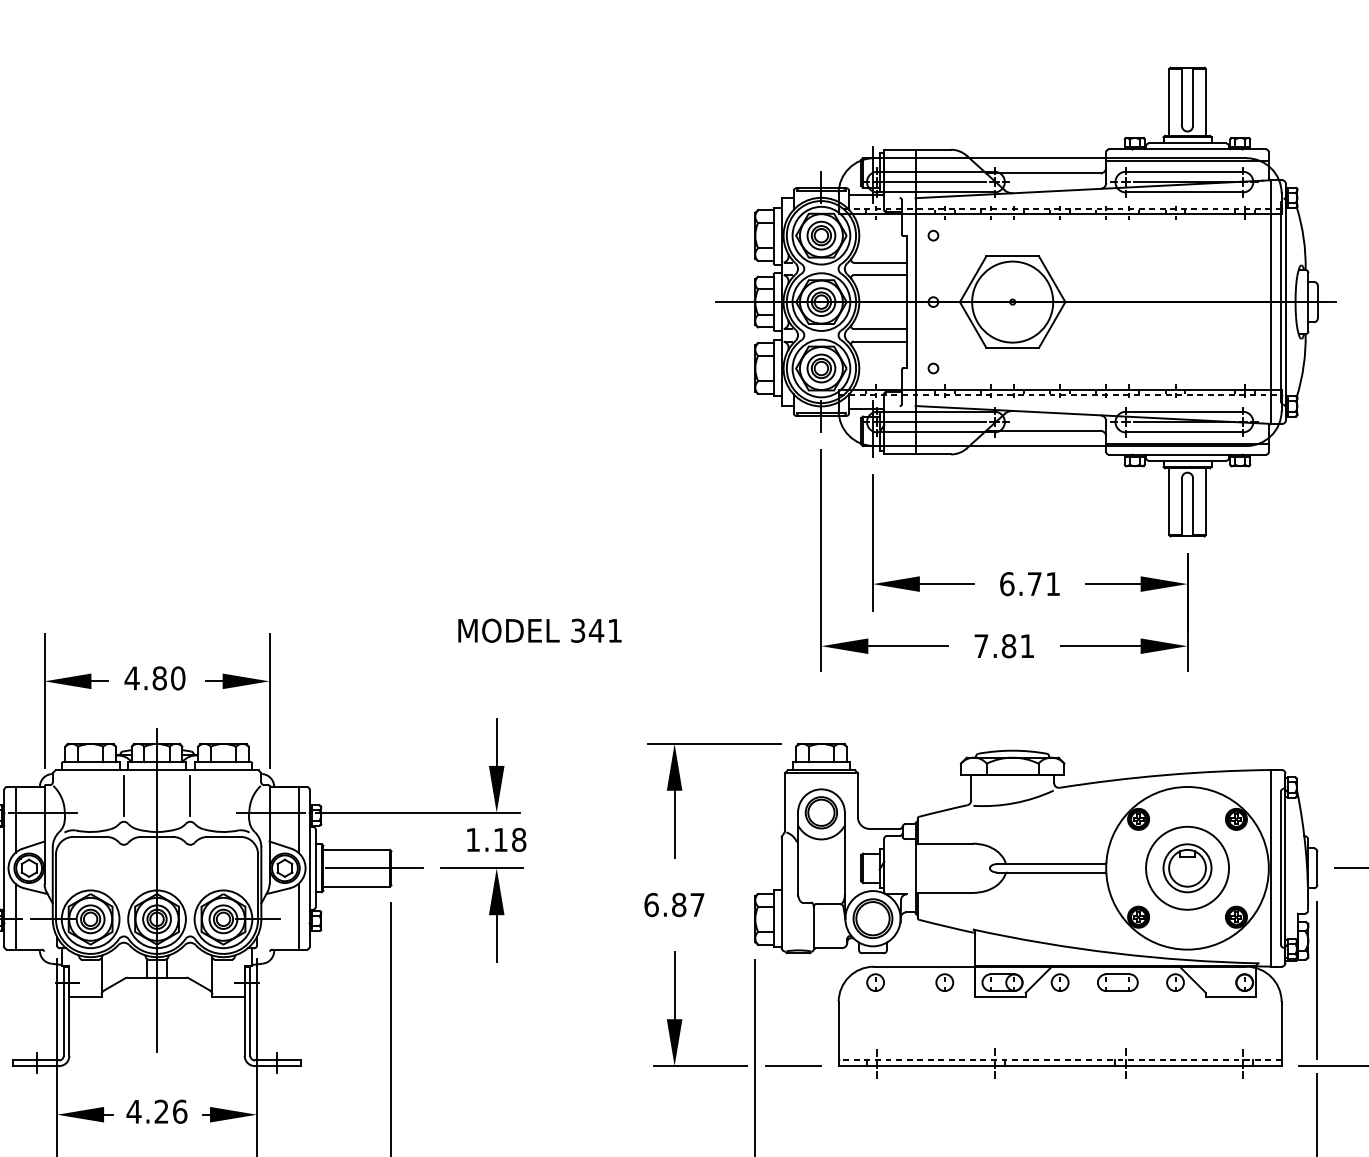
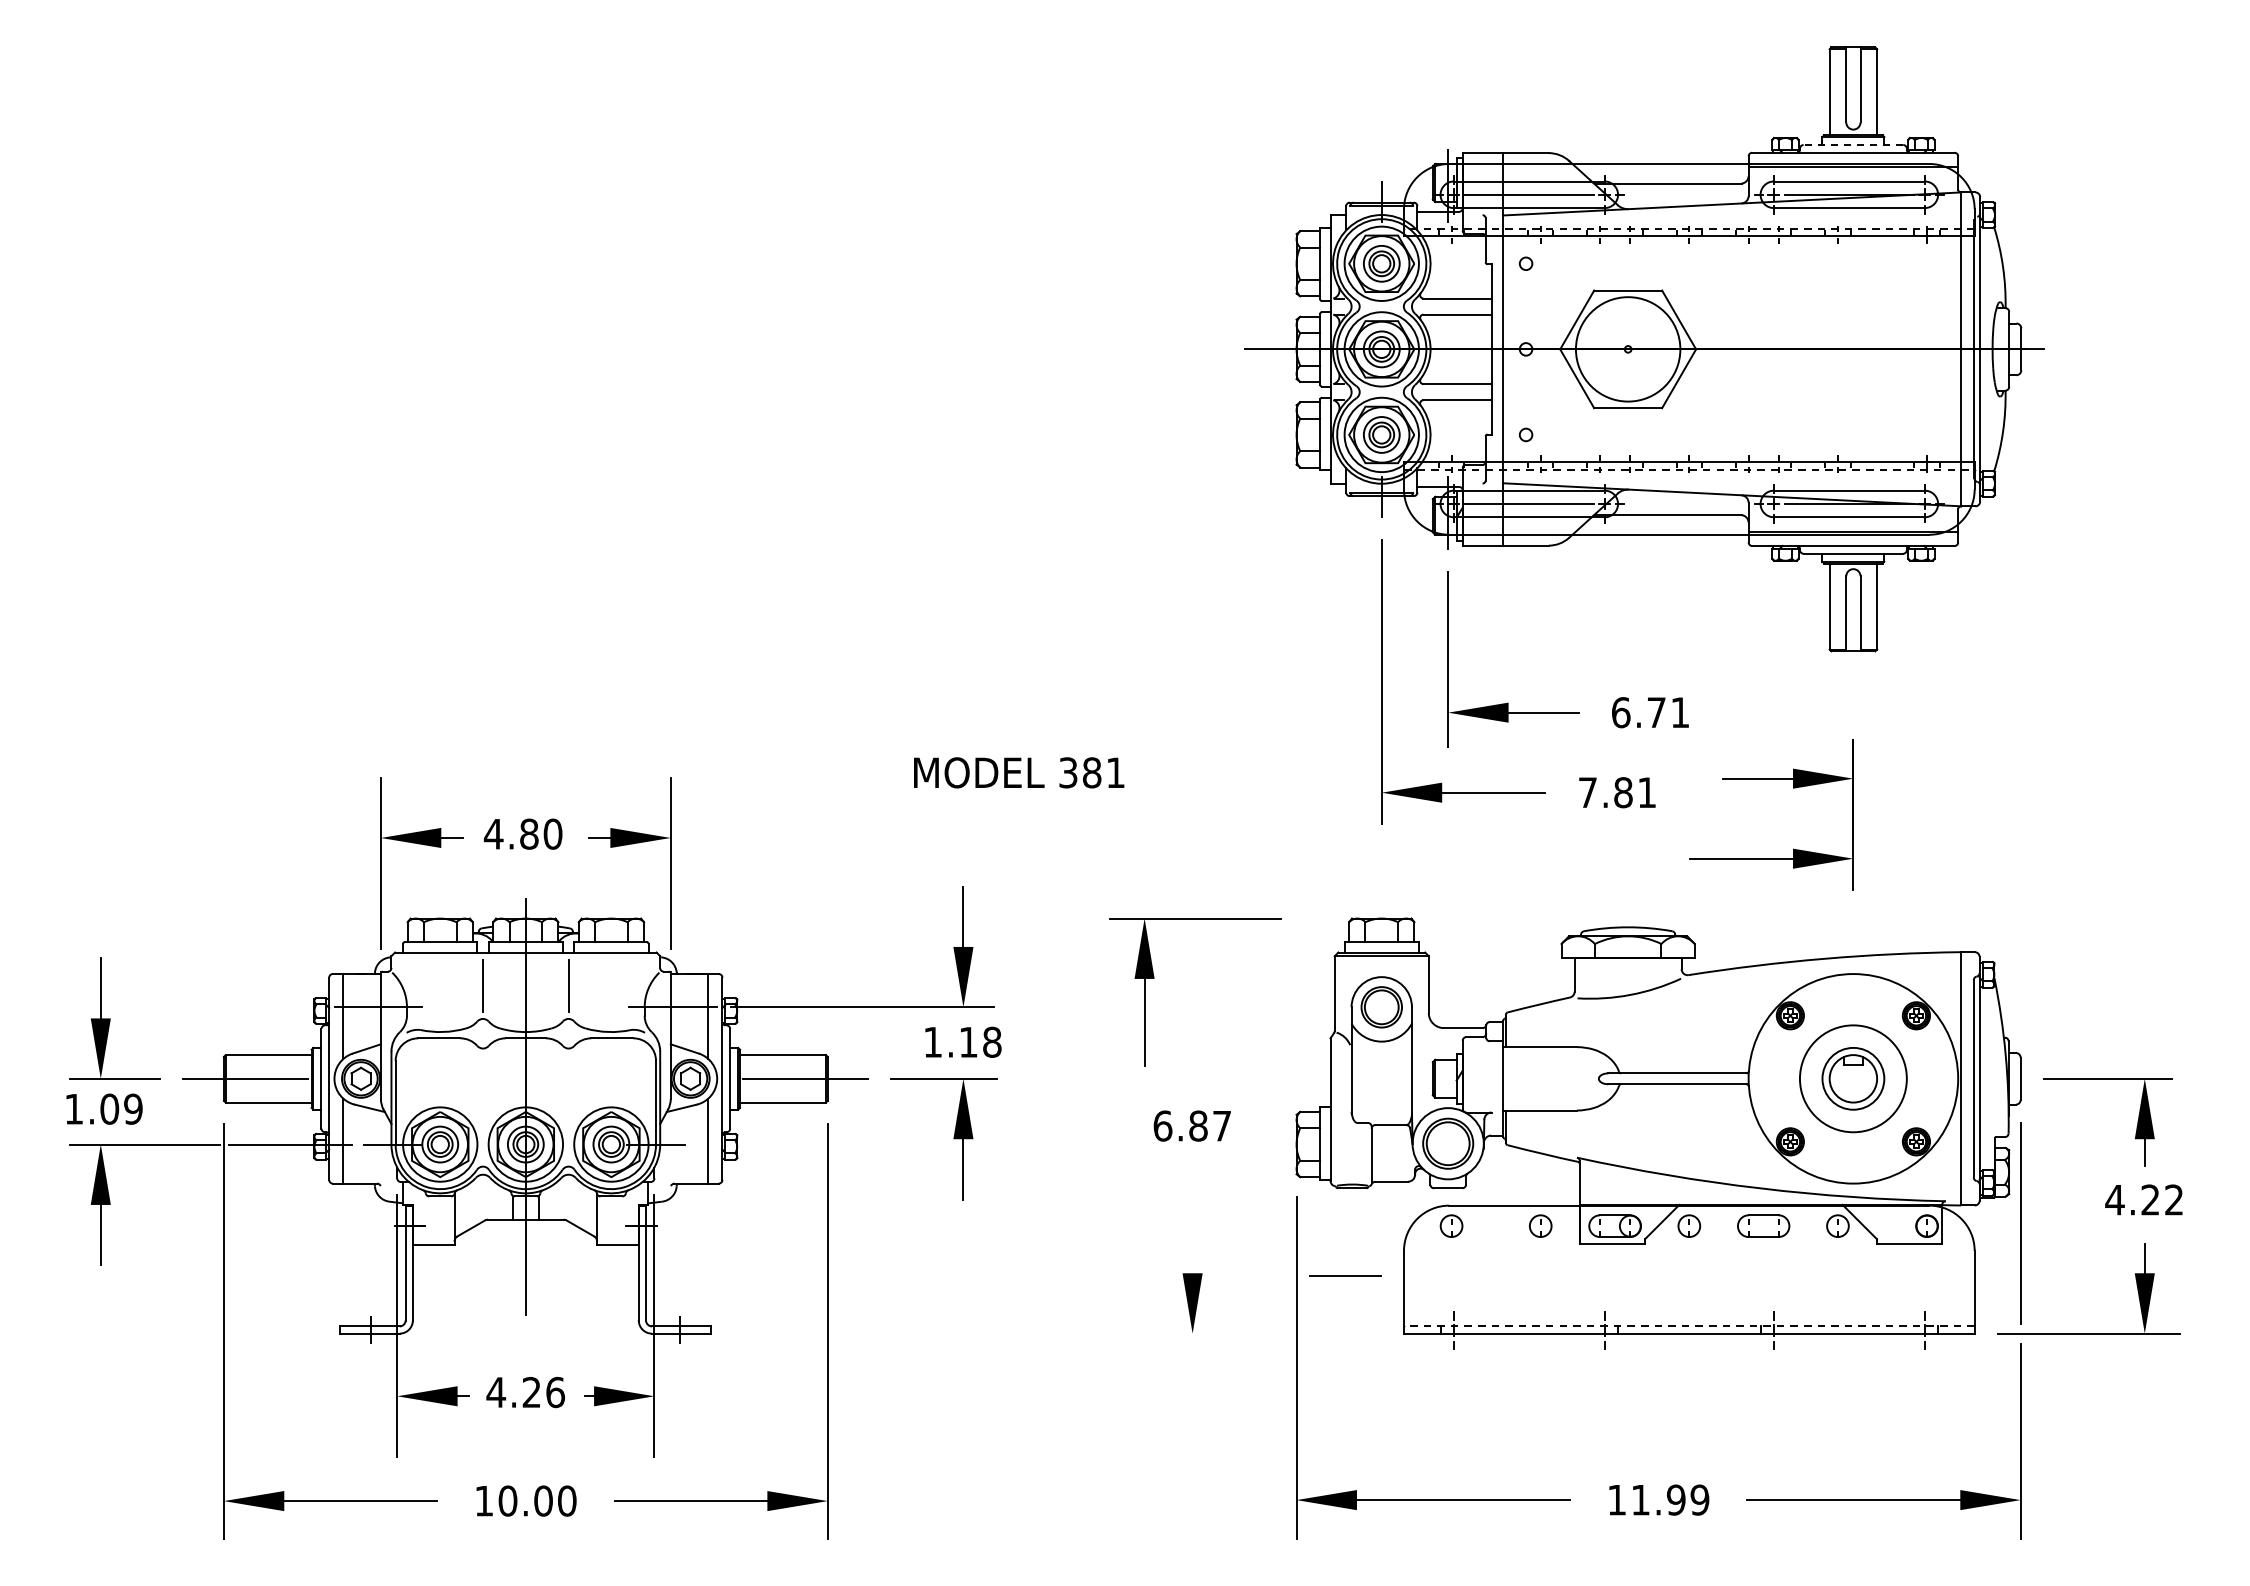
line: (1187, 143) -> (1853, 145), solid -> dashed
part: (1141, 591) -> (1793, 788), moved
text: (596, 630) -> (1091, 772), 341 -> 381
part: (682, 790) -> (1154, 978), moved
line: (674, 985) -> (1192, 1229), removed
line: (700, 1065) -> (1225, 1333), removed
line: (793, 1065) -> (1345, 1275), moved

